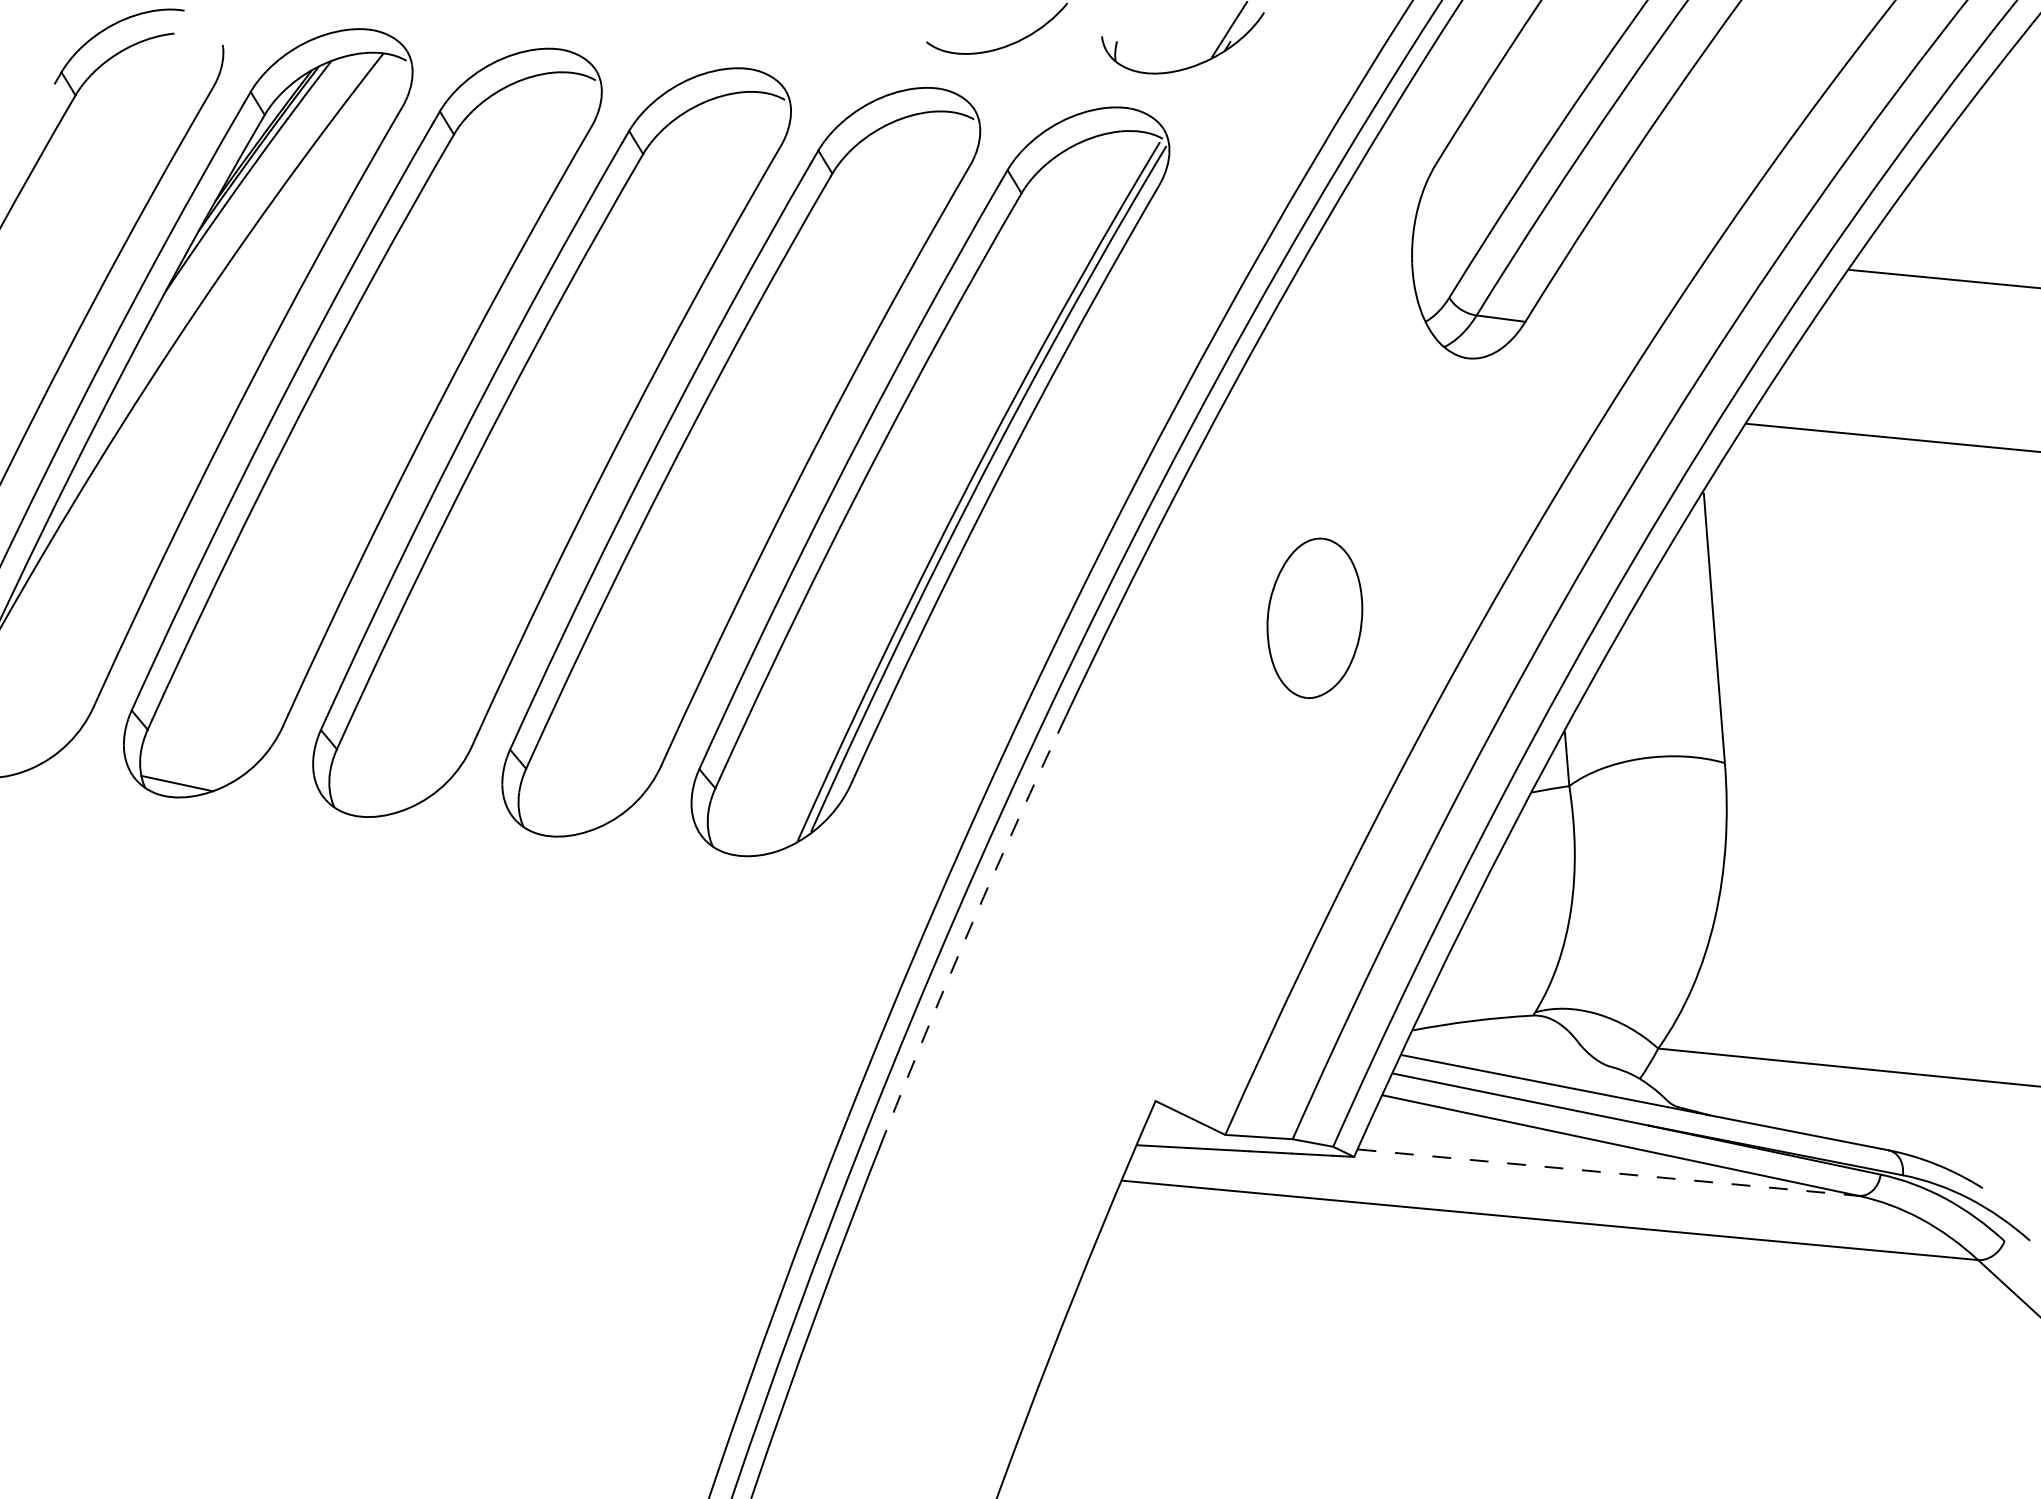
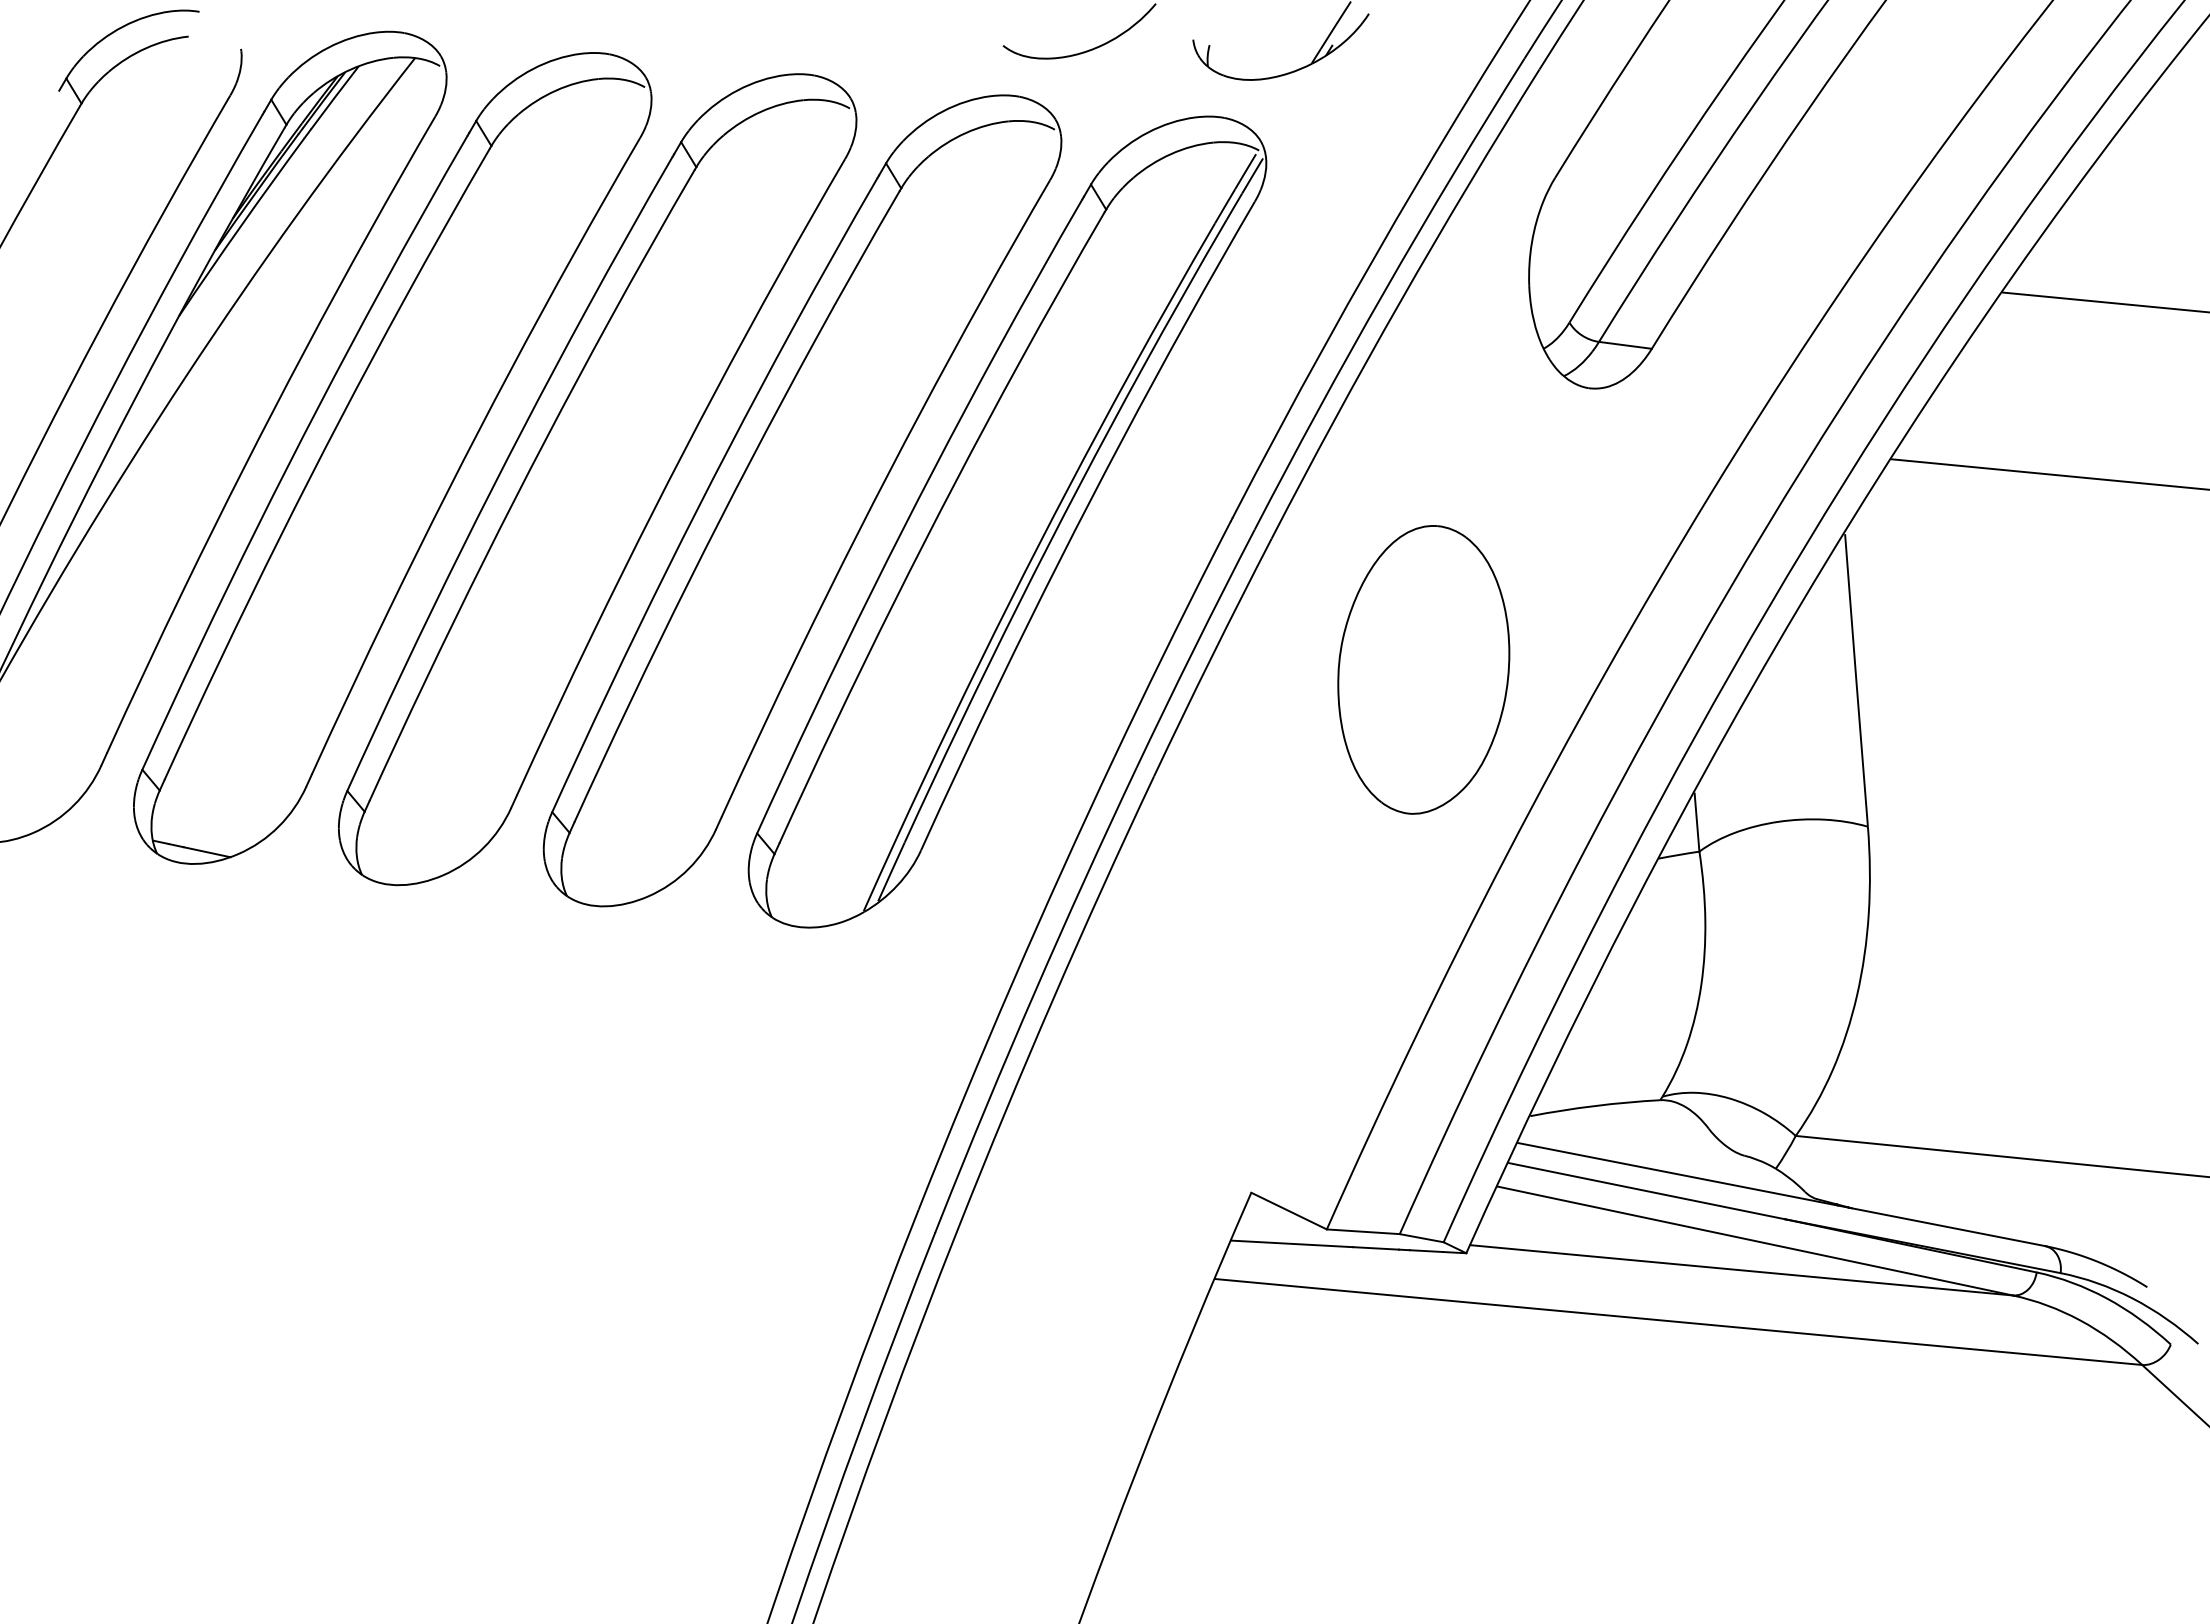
part: (1314, 617) -> (1423, 669), size x1.67
arc: (972, 922) -> (1053, 999), dashed -> solid
line: (1608, 1172) -> (1741, 1270), dashed -> solid

